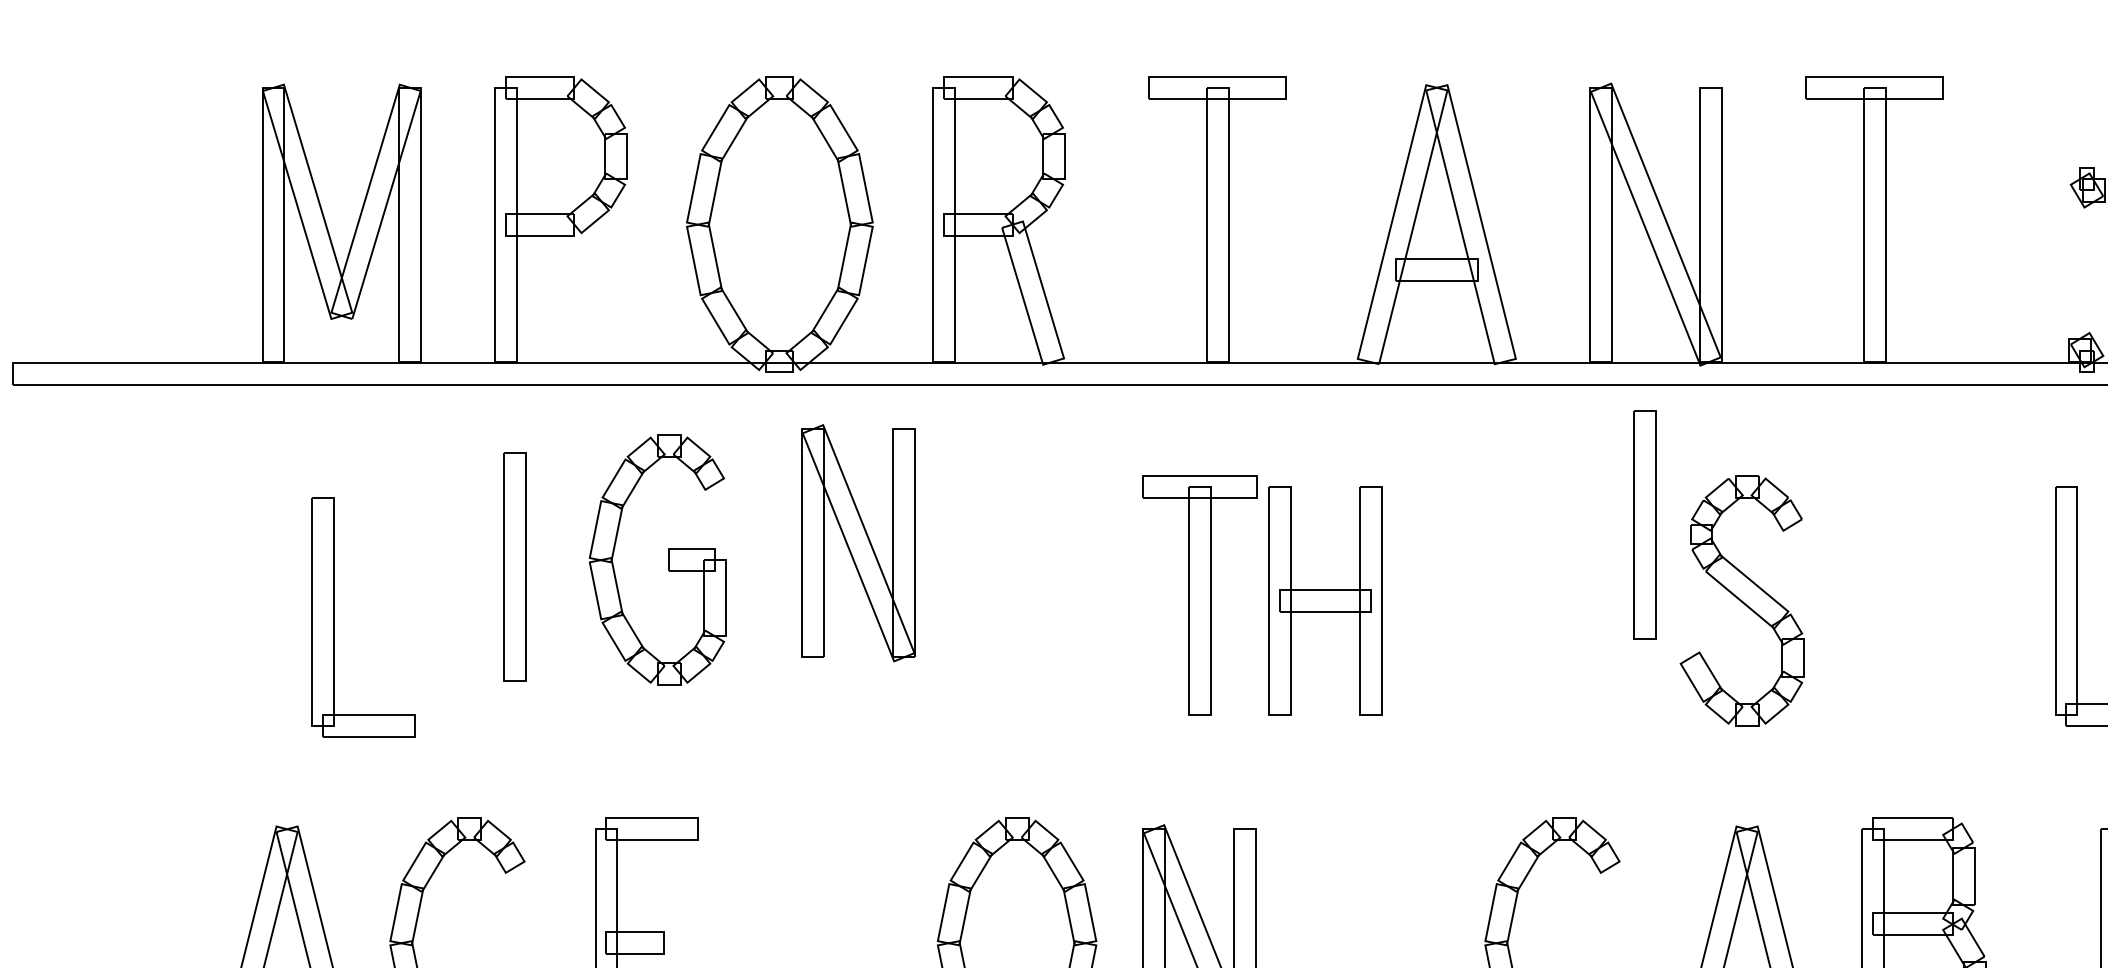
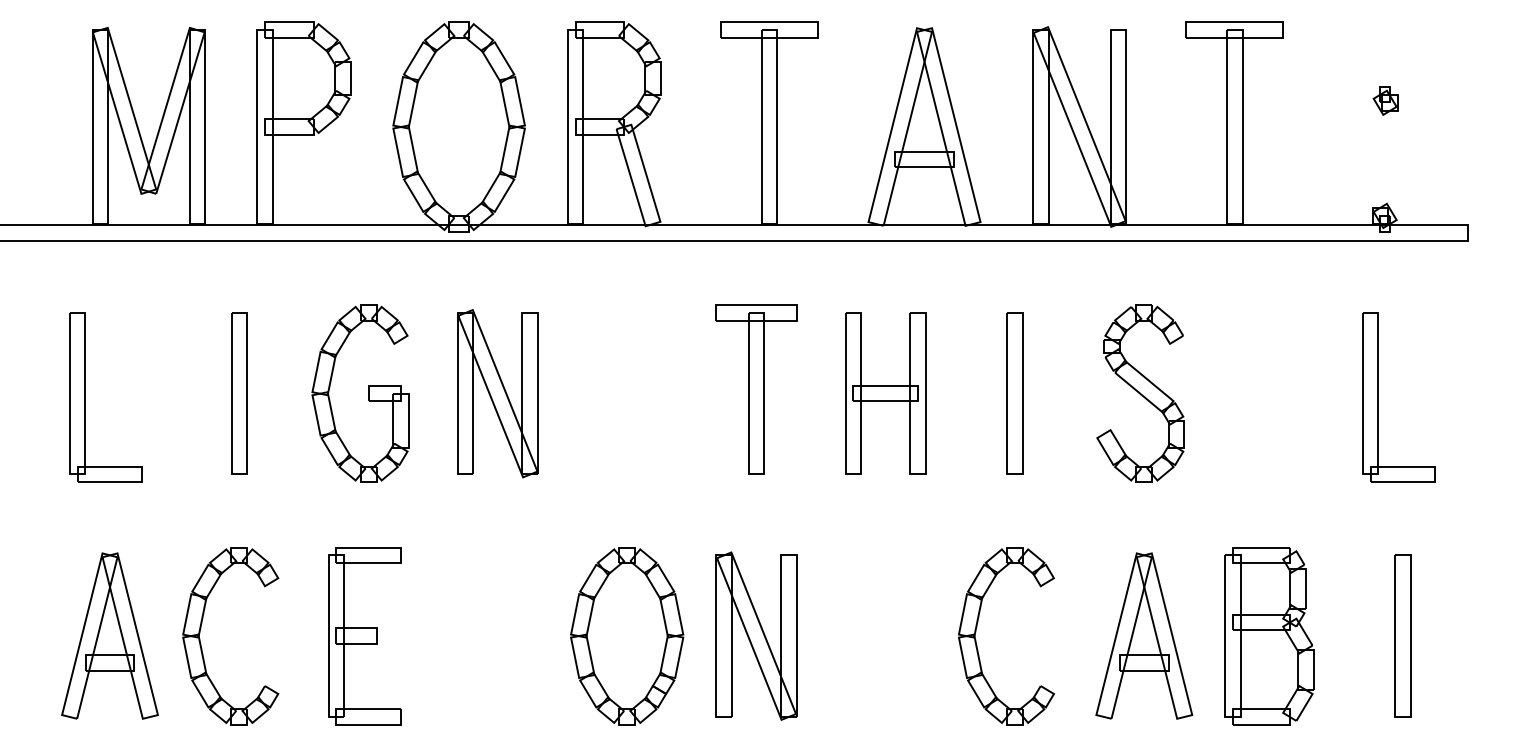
part: (1644, 524) -> (1014, 393), moved
part: (858, 542) -> (497, 393), moved
part: (668, 559) -> (368, 393), moved
part: (515, 566) -> (239, 393), moved
part: (1325, 600) -> (885, 393), moved
part: (334, 617) -> (85, 397), moved

